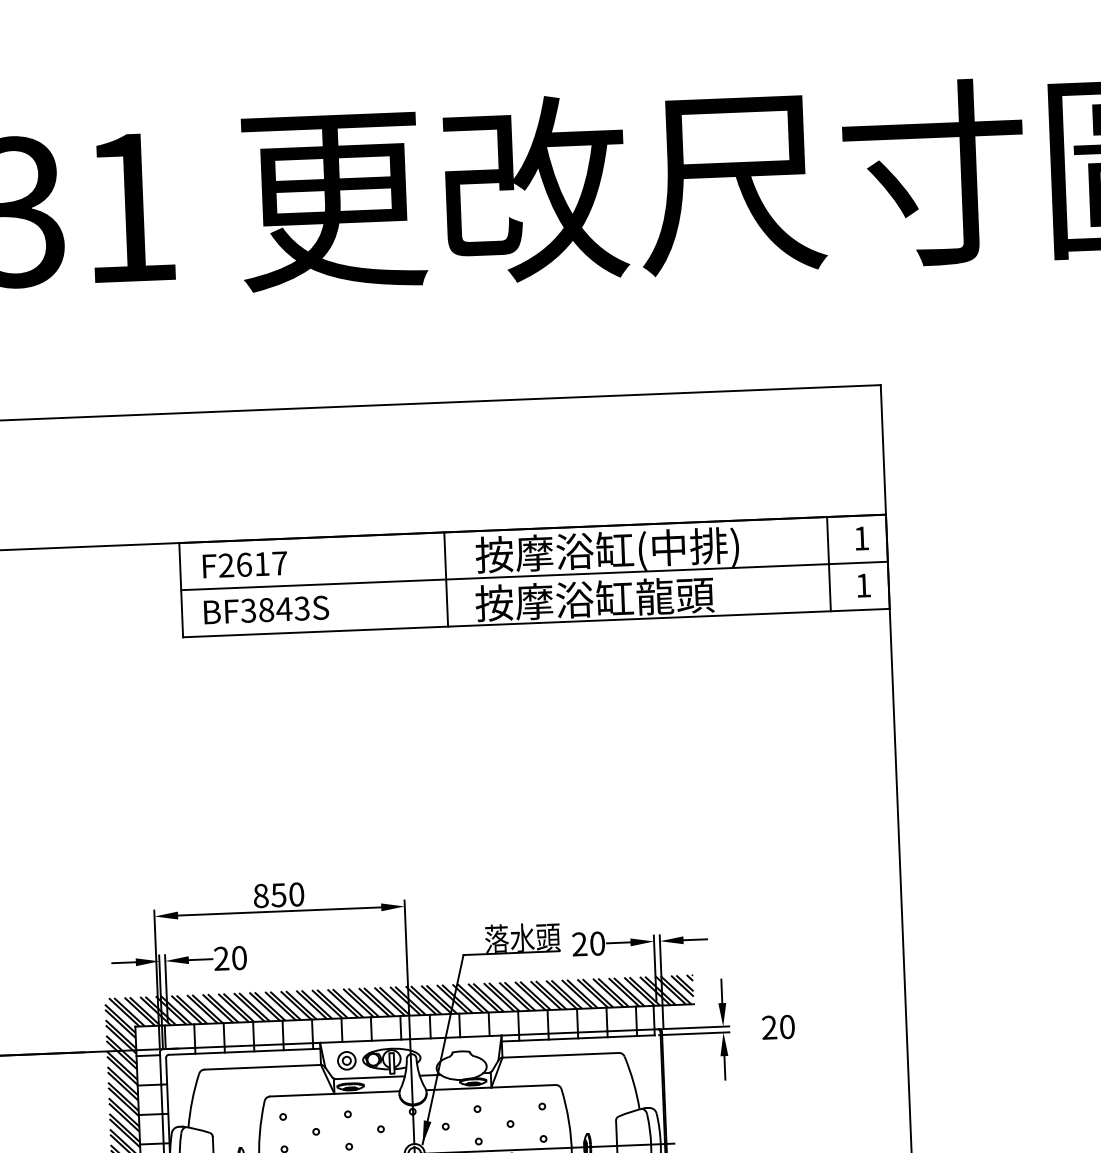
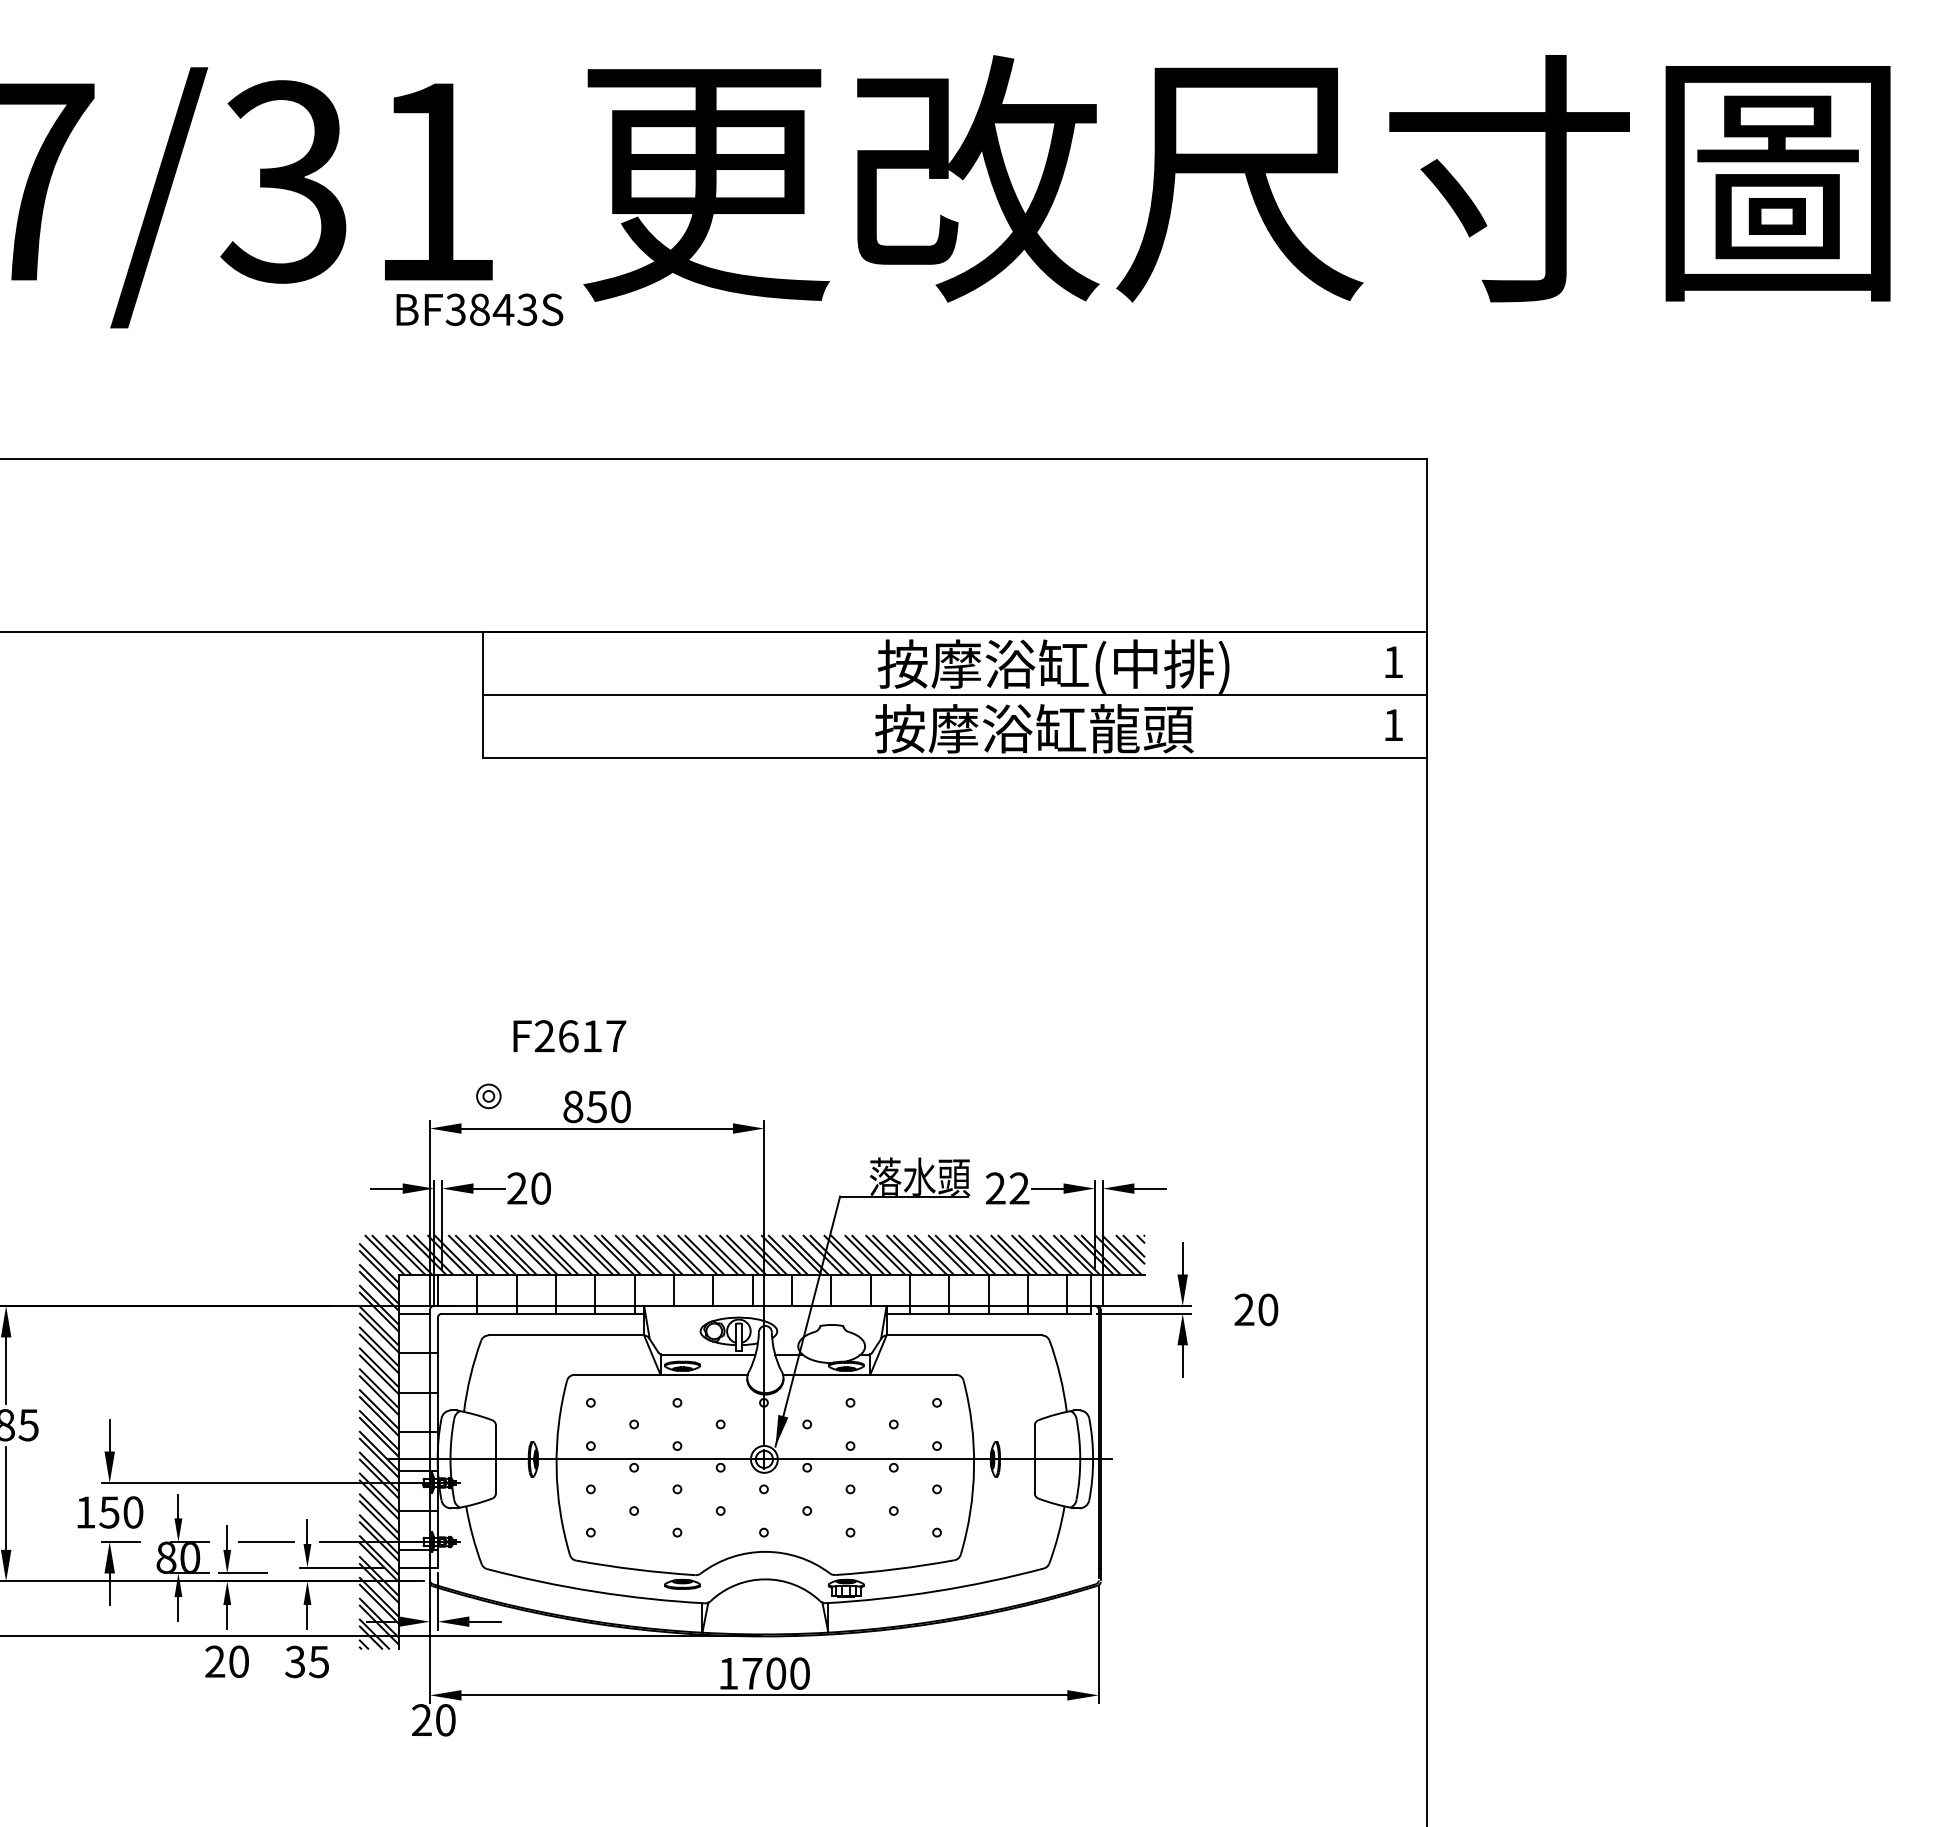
line: (828, 563) -> (1348, 694), removed
text: (244, 564) -> (569, 1036), moved
line: (446, 579) -> (837, 694), removed
text: (266, 609) -> (479, 309), moved
text: (597, 943) -> (1019, 1188), 20 -> 22
part: (346, 1060) -> (488, 1096), moved

